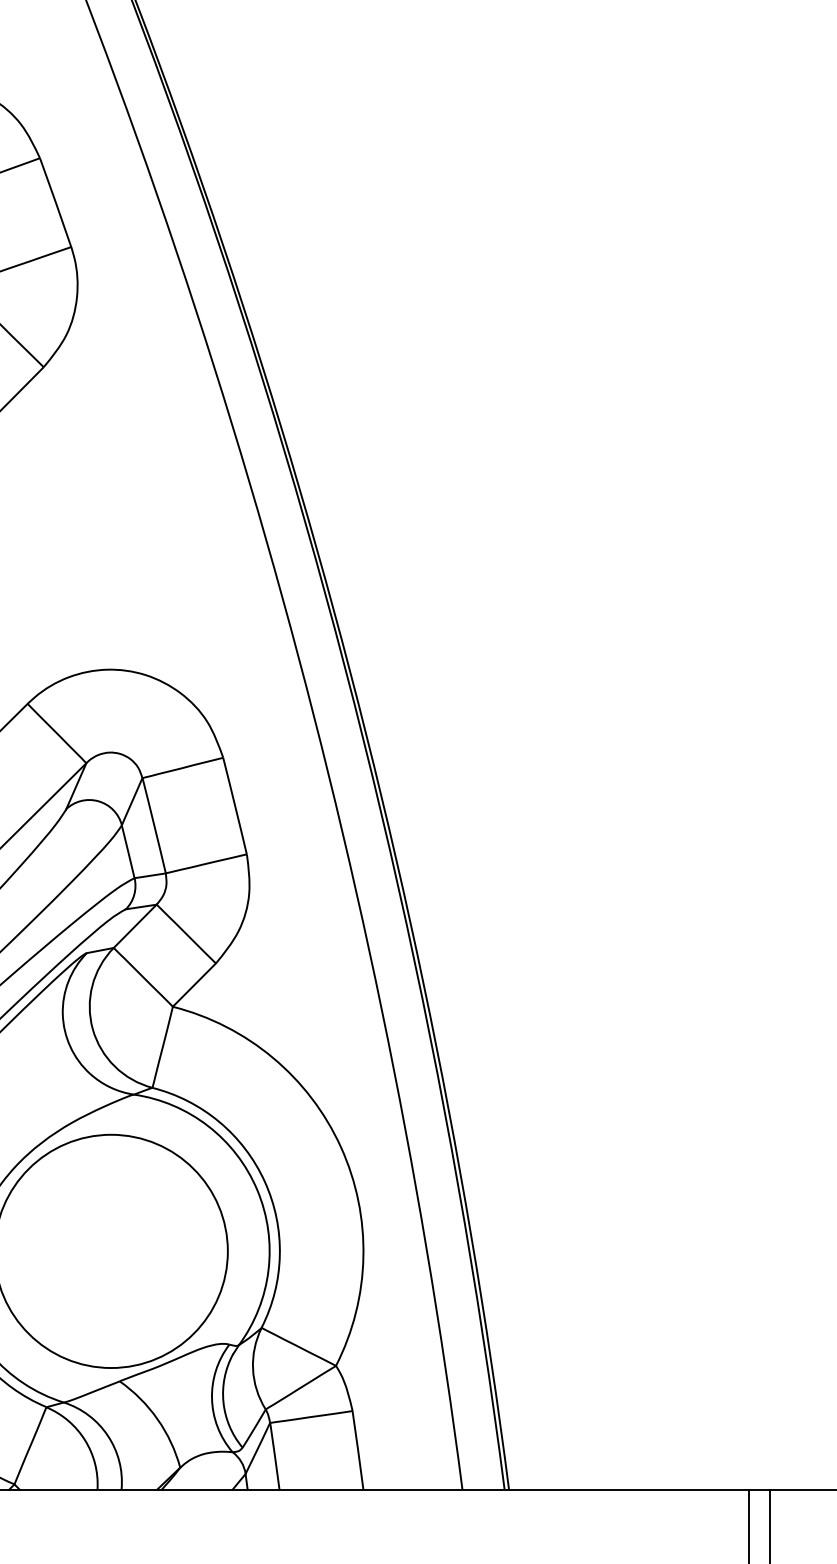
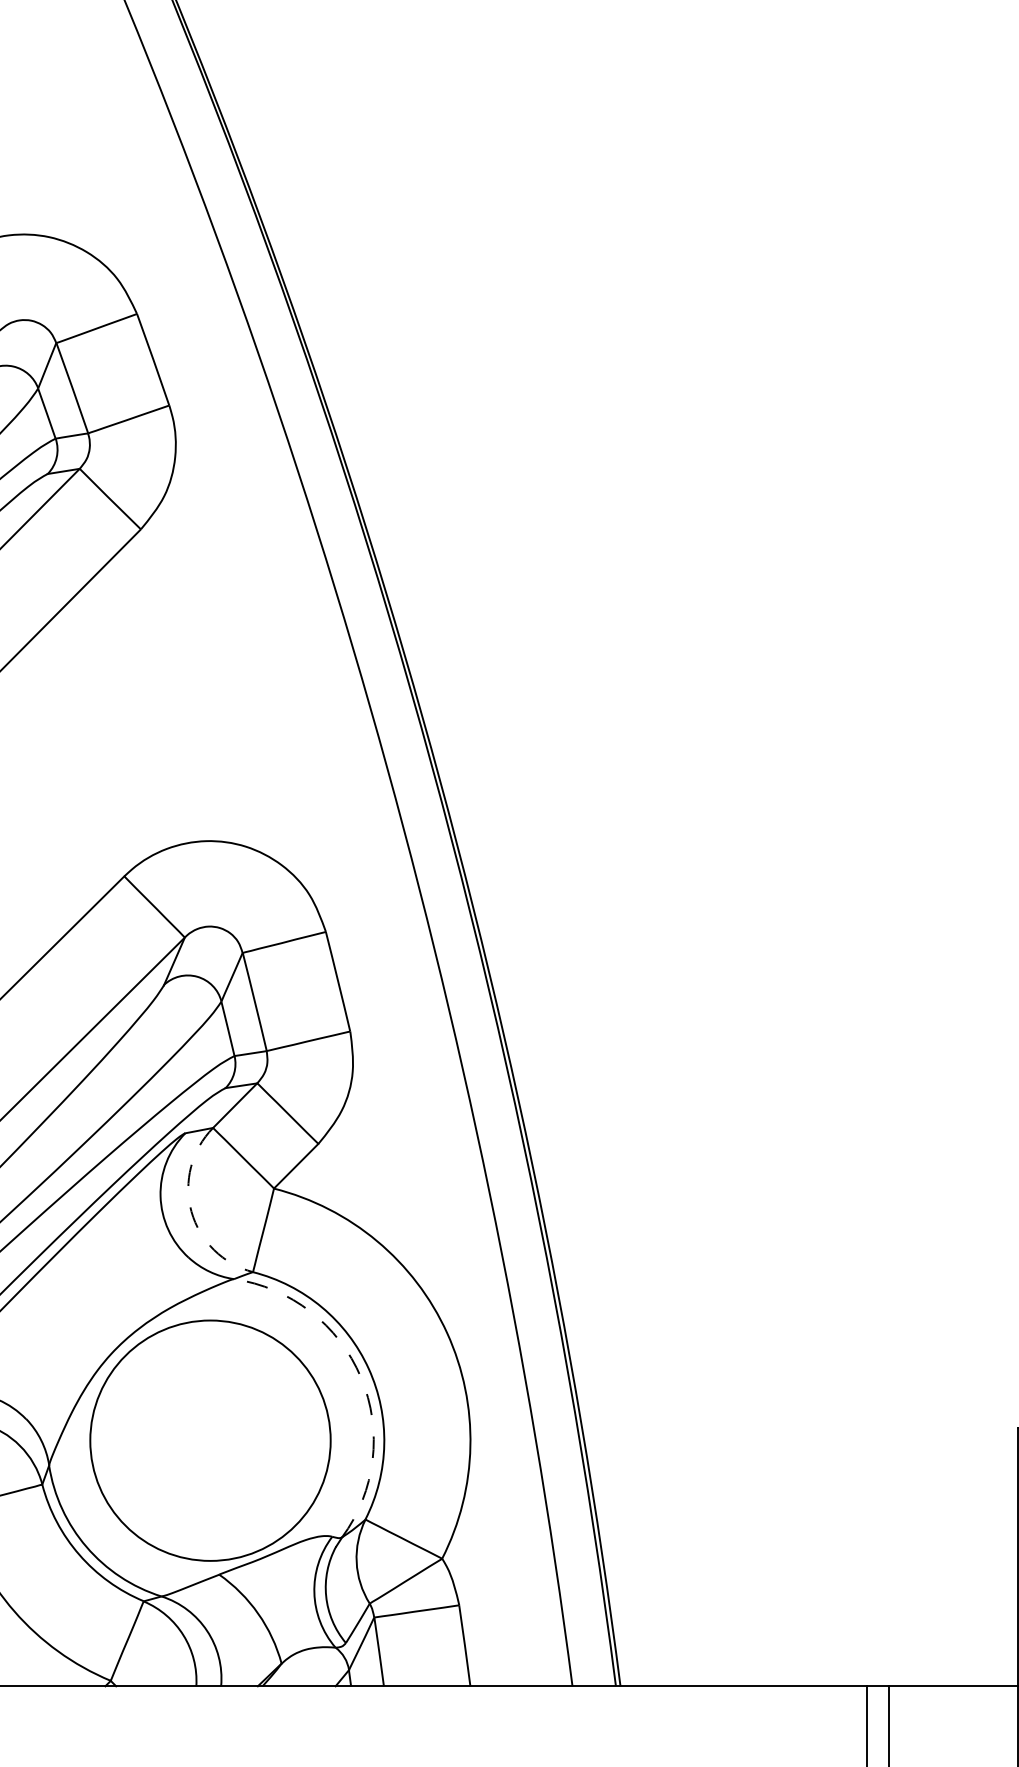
arc: (92, 1029) -> (191, 1211), solid -> dashed
arc: (257, 1190) -> (361, 1377), solid -> dashed

